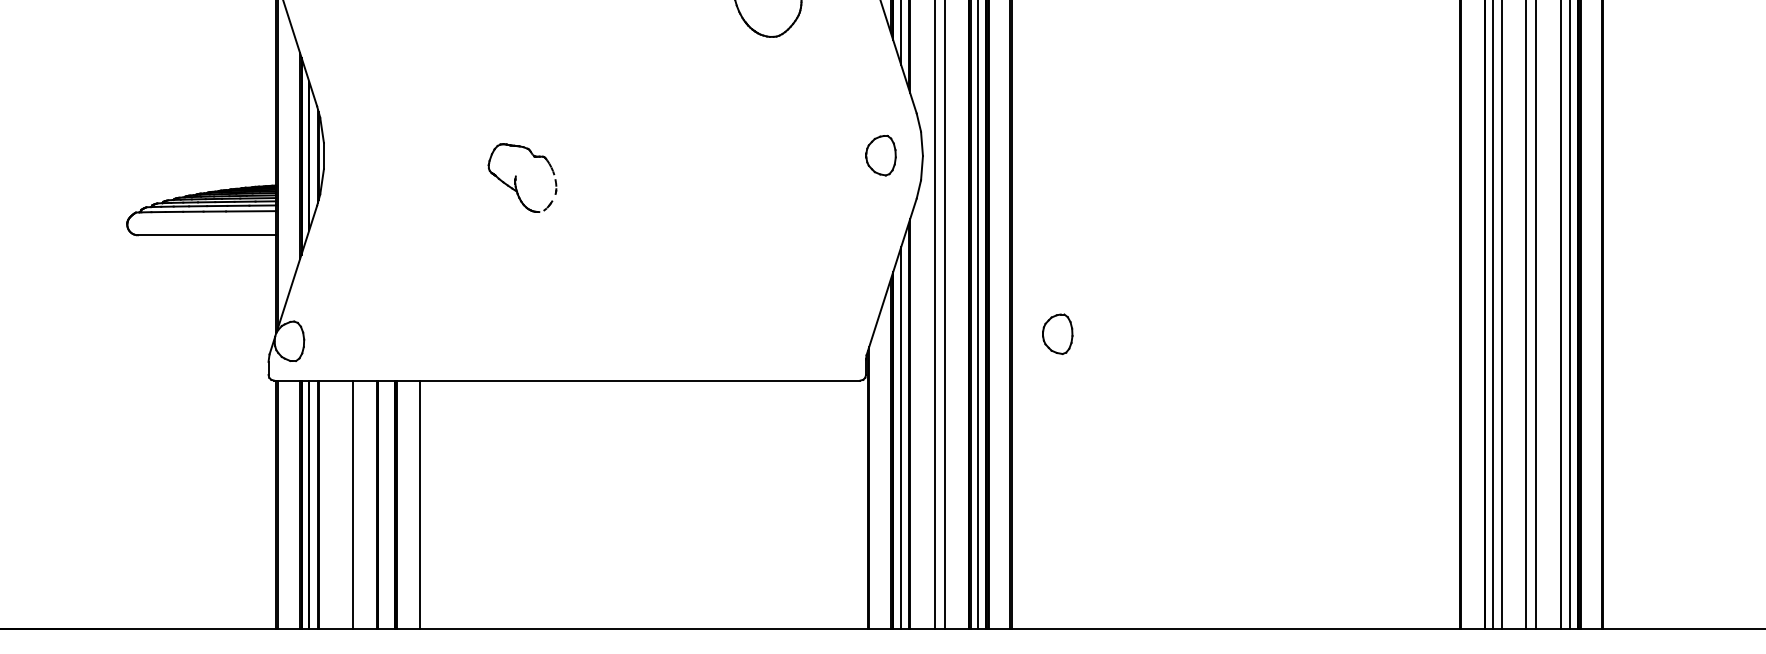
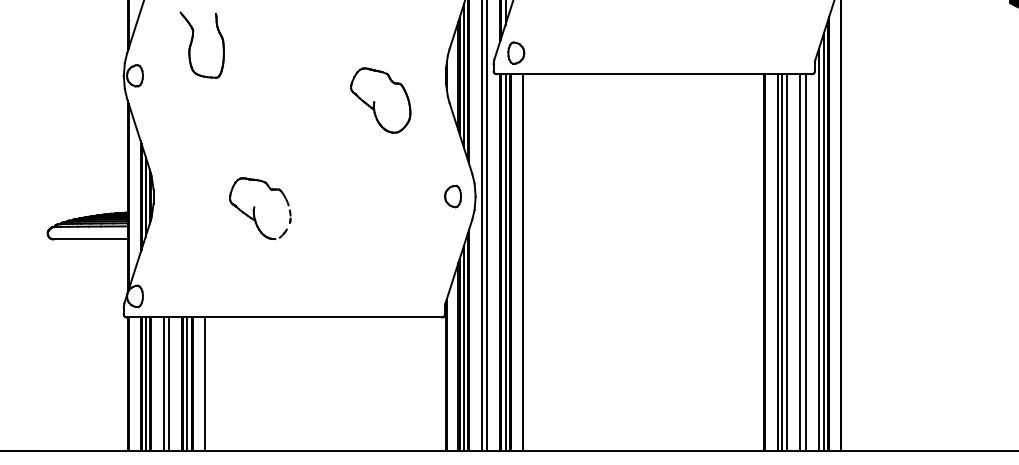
part: (522, 177) -> (260, 208), size x1.67
part: (1056, 334) -> (547, 292), removed
line: (342, 505) -> (163, 384), added
line: (387, 505) -> (187, 384), added

